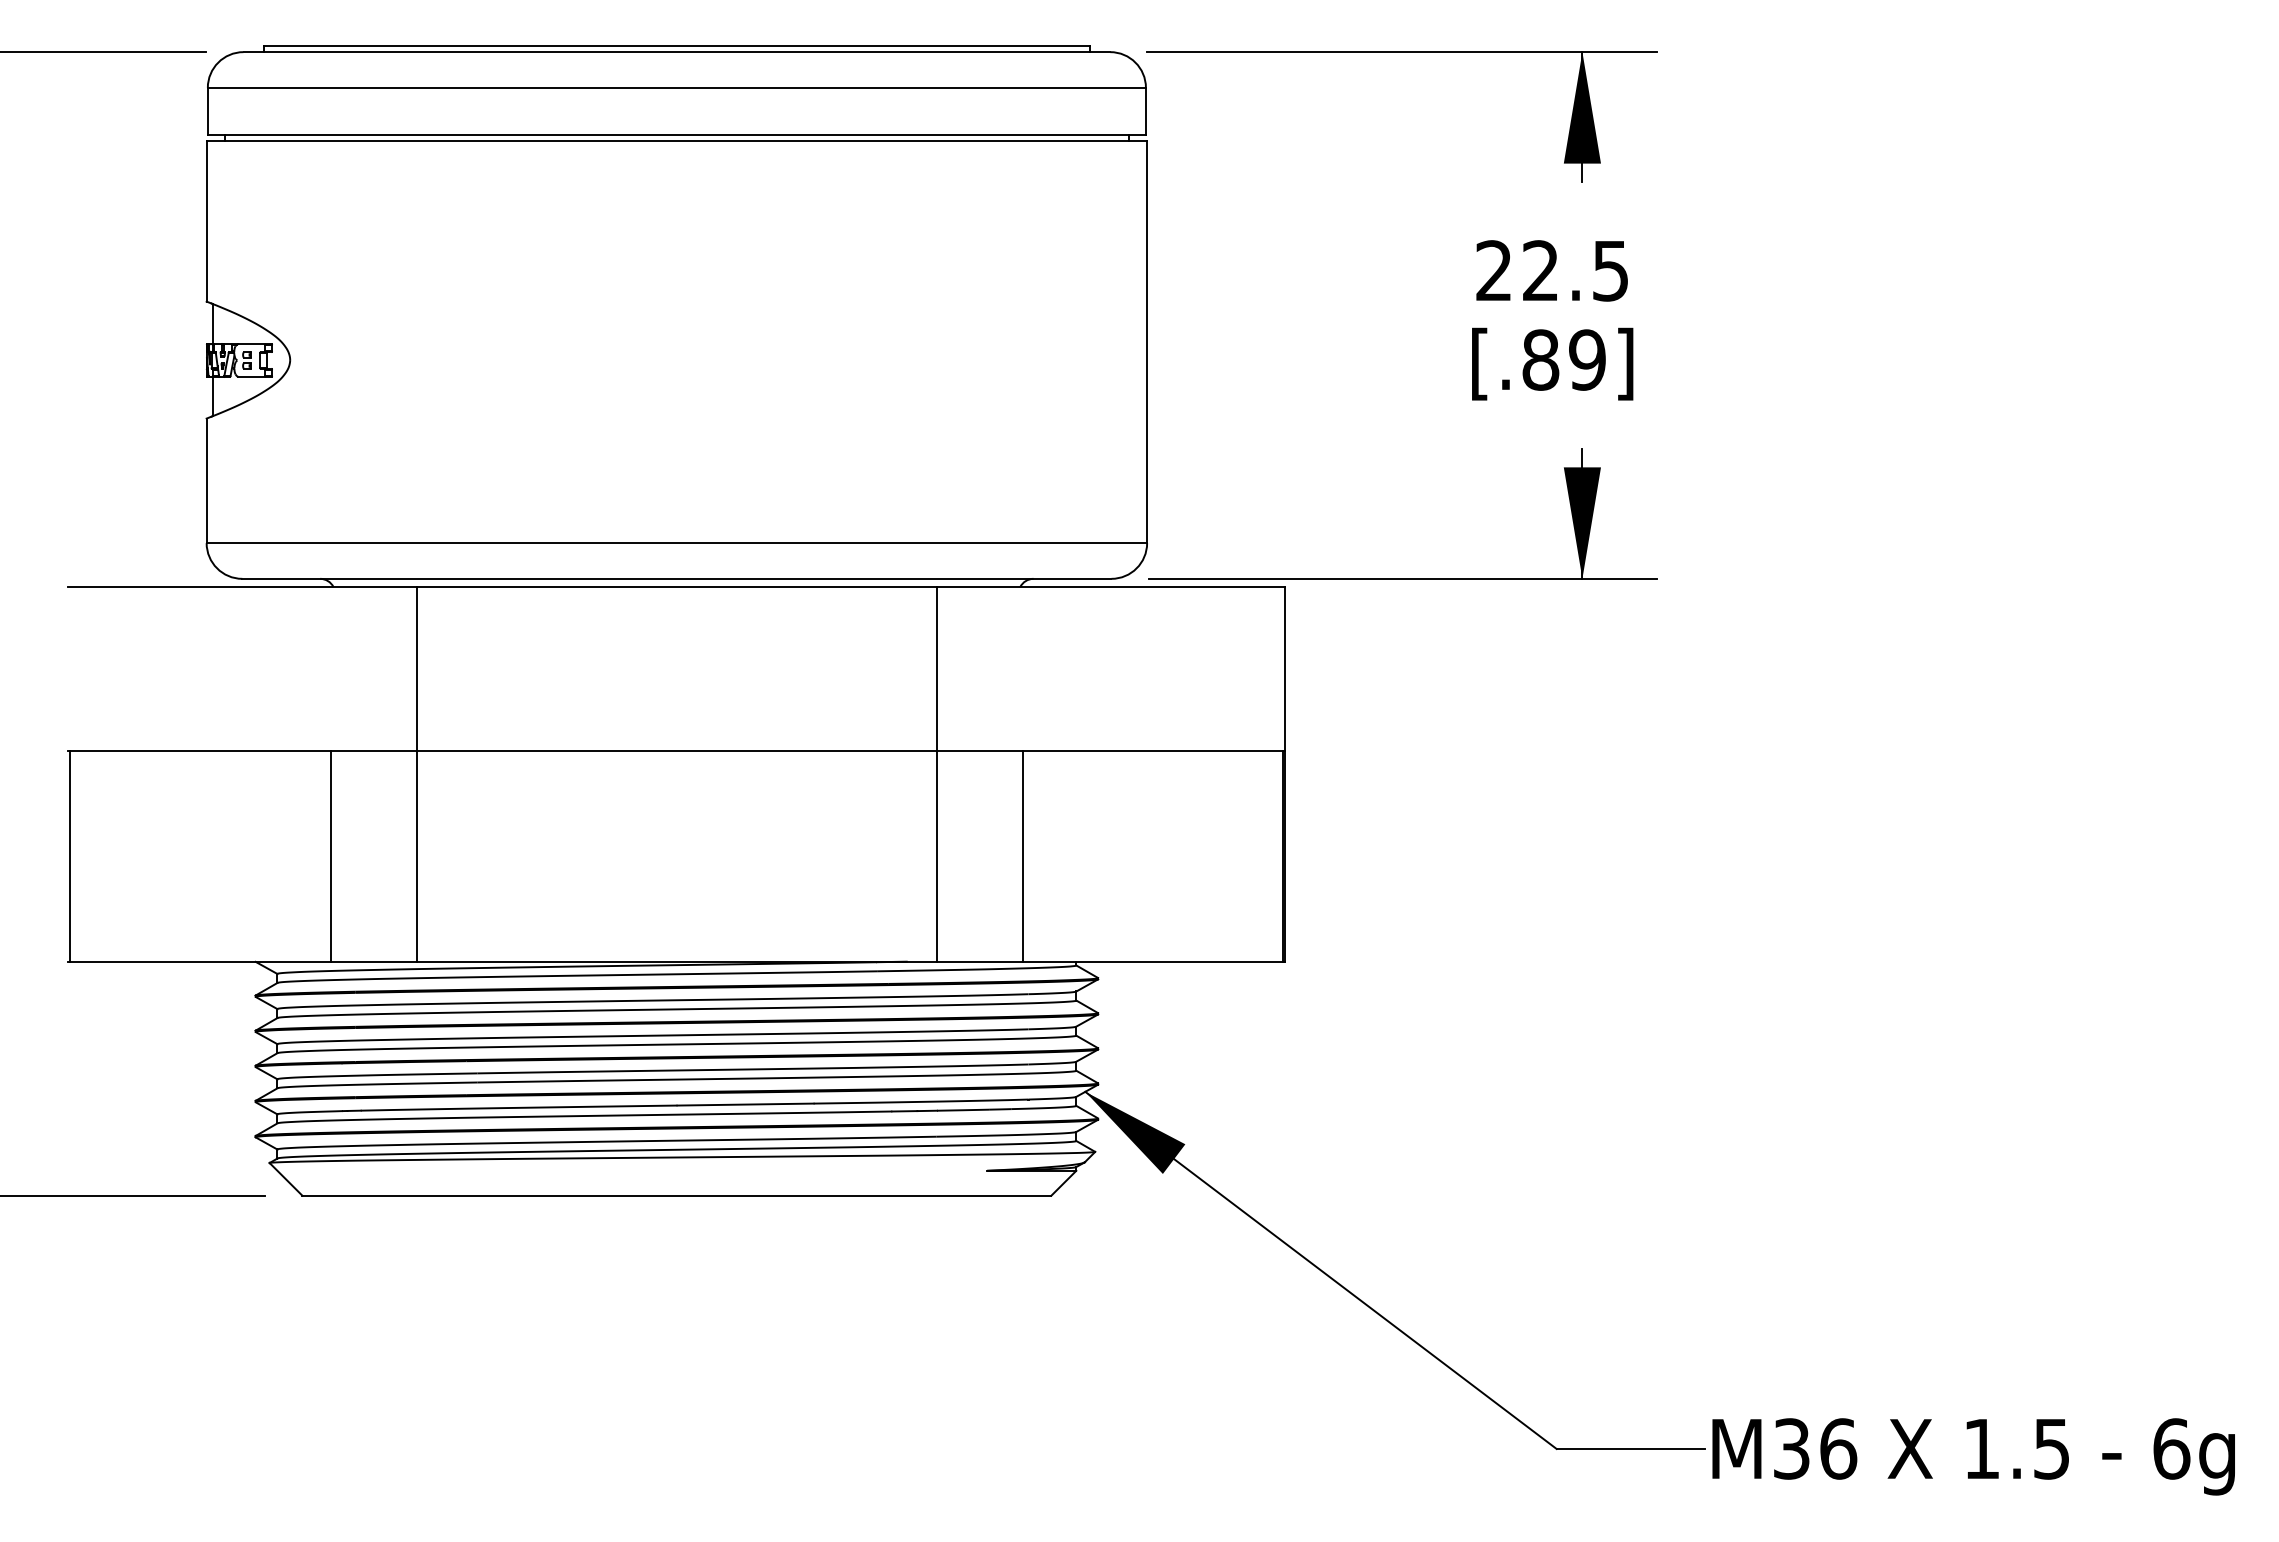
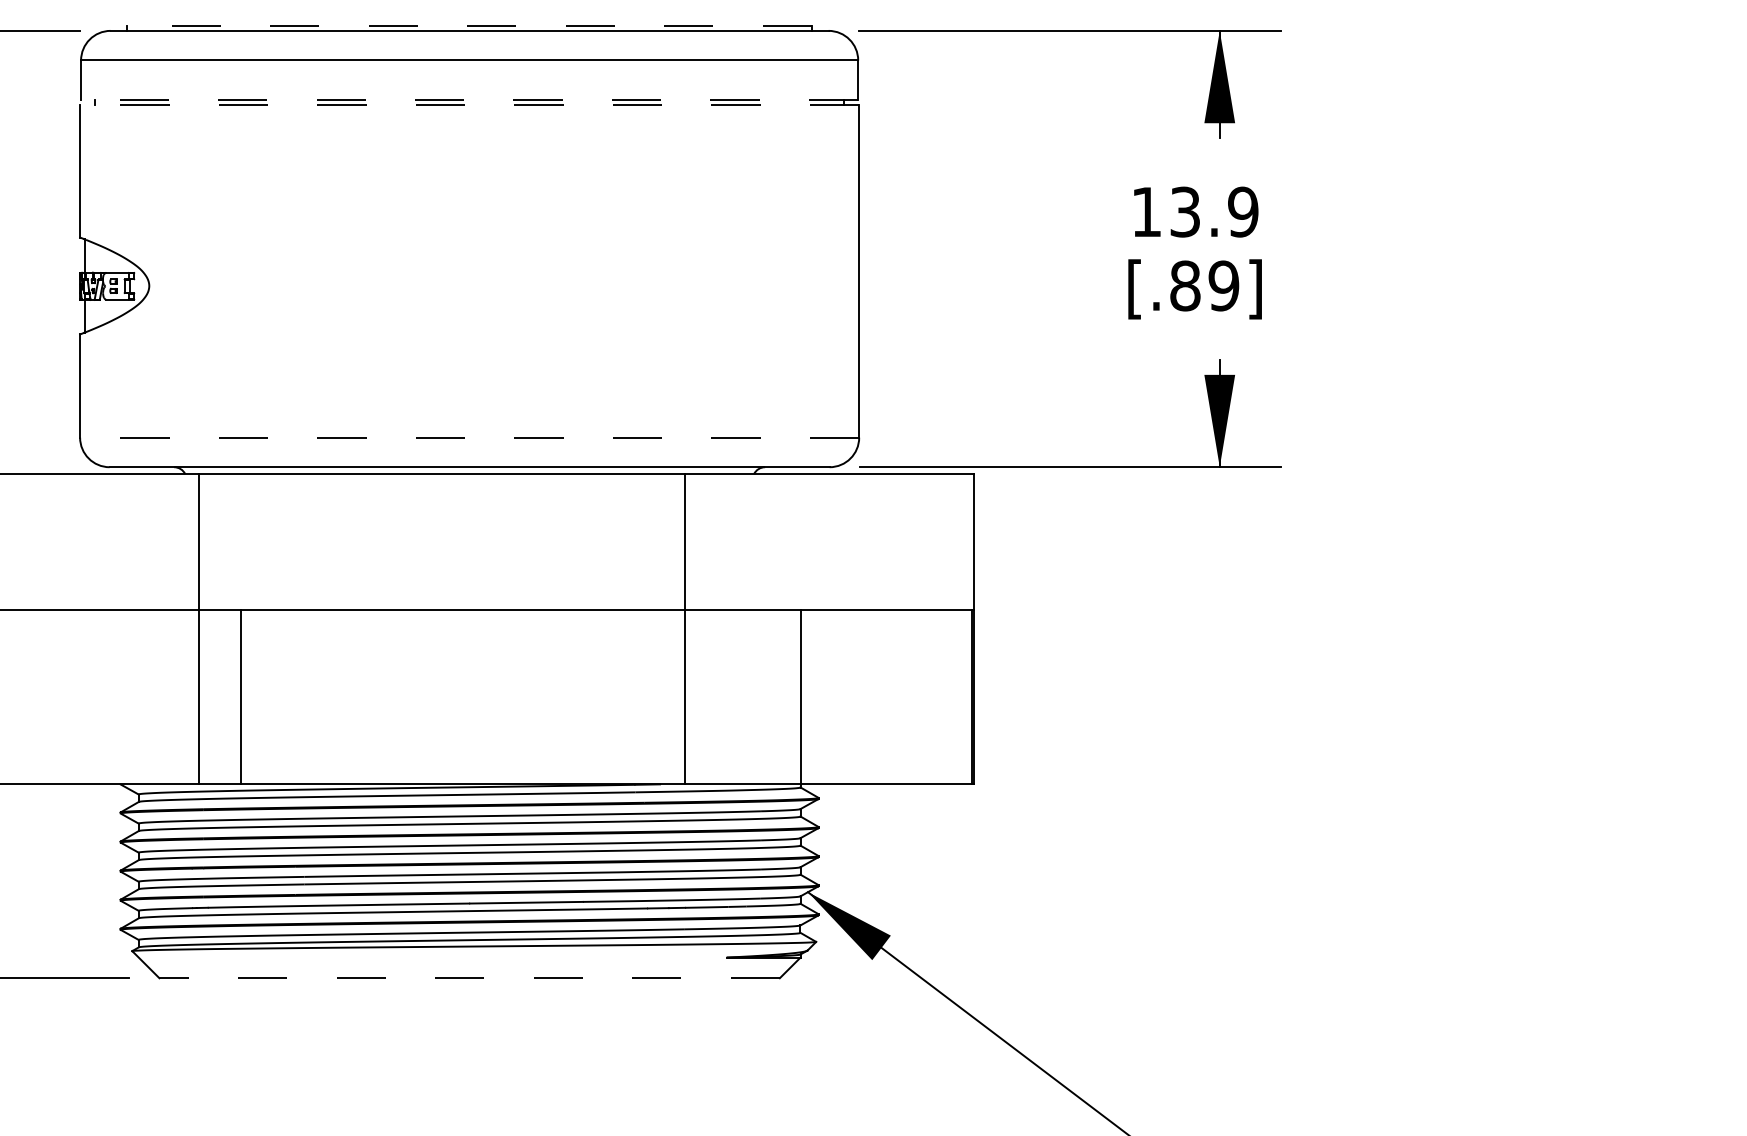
line: (676, 46) -> (469, 26), solid -> dashed
line: (676, 135) -> (469, 99), solid -> dashed
line: (676, 141) -> (469, 104), solid -> dashed
text: (1552, 270) -> (1195, 211), 22.5 -> 13.9
line: (676, 543) -> (469, 437), solid -> dashed
line: (416, 774) -> (199, 629), moved
line: (330, 856) -> (240, 697), moved
line: (1023, 856) -> (801, 697), moved
line: (676, 1195) -> (469, 978), solid -> dashed

